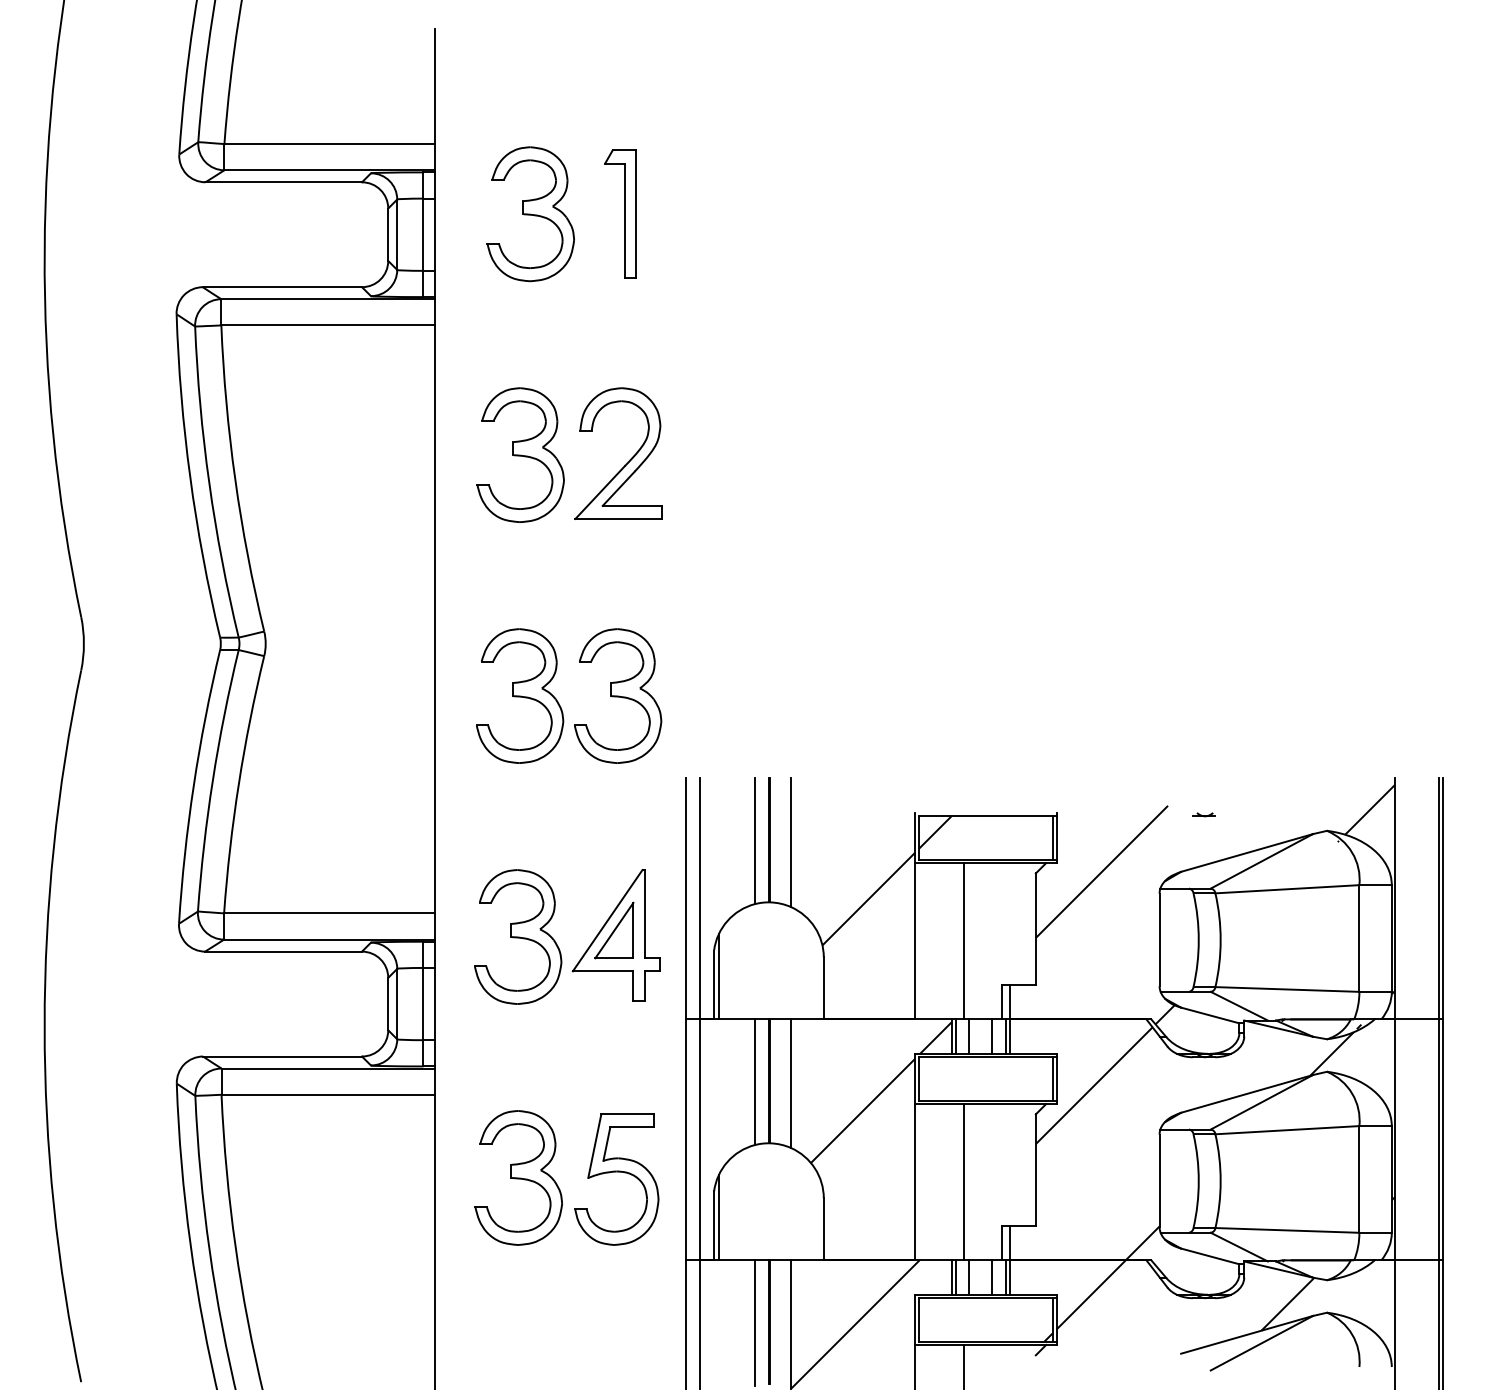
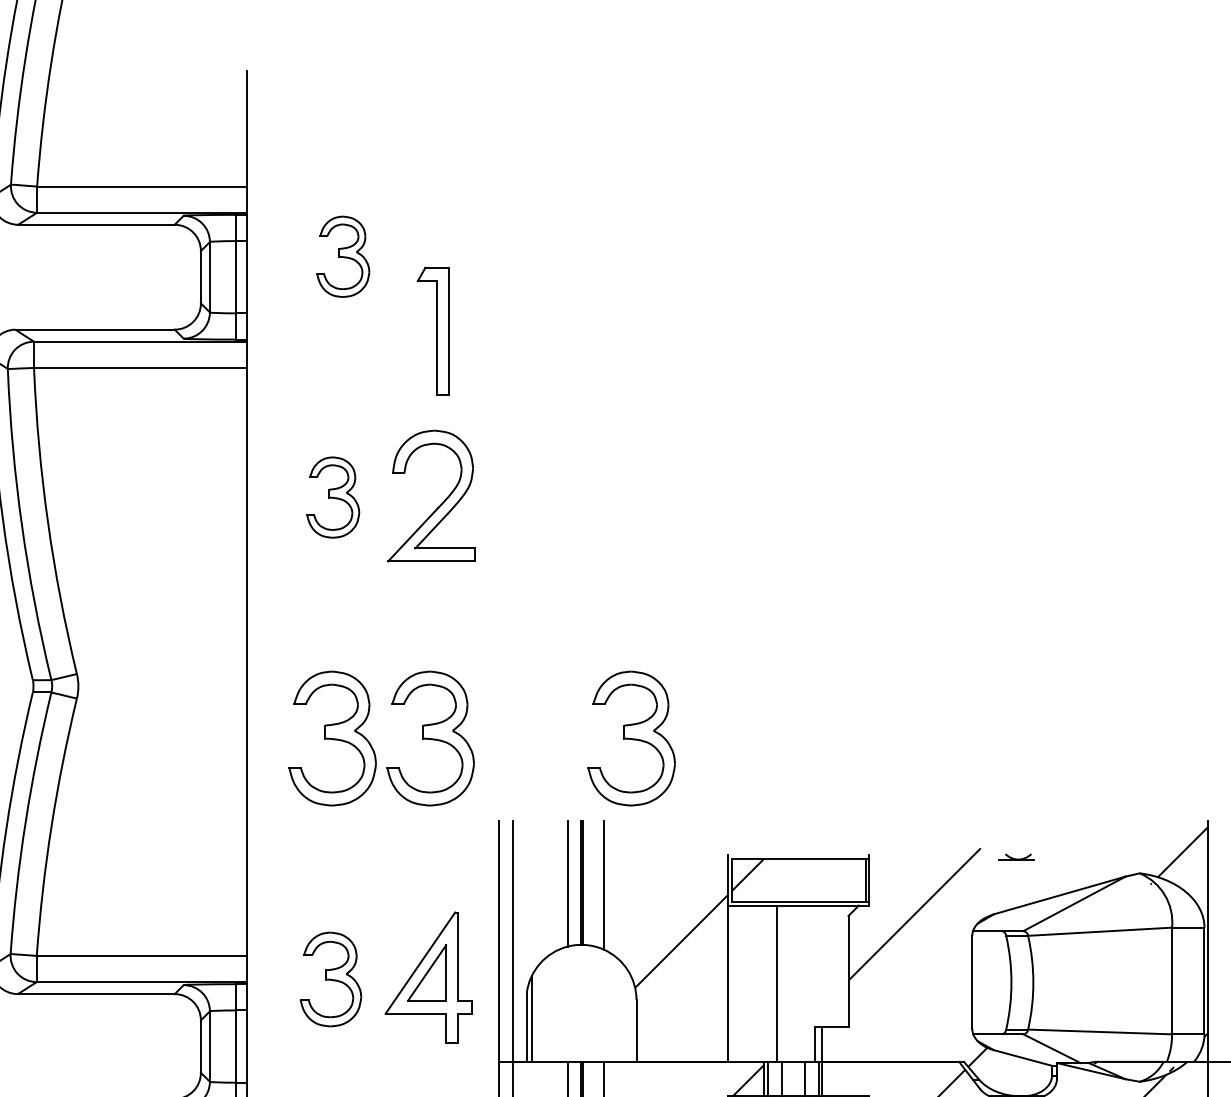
part: (620, 213) -> (433, 330), moved
part: (530, 214) -> (343, 256), size x0.6
part: (520, 454) -> (333, 496), size x0.6
part: (819, 695) -> (632, 737), added
part: (1203, 814) -> (1016, 856), size x1.6
part: (518, 936) -> (331, 978), size x0.7

